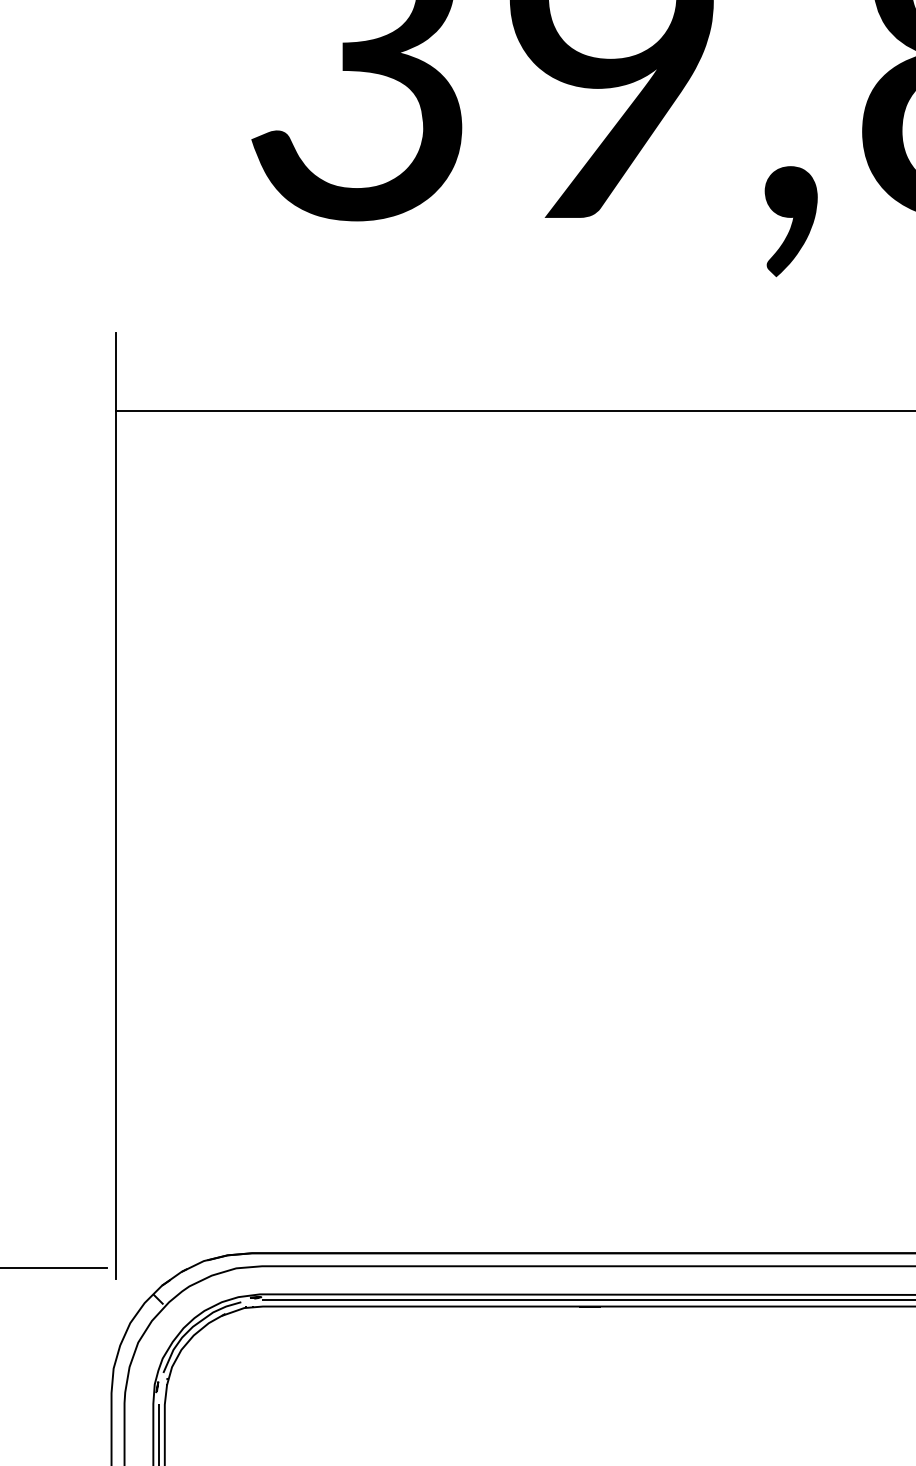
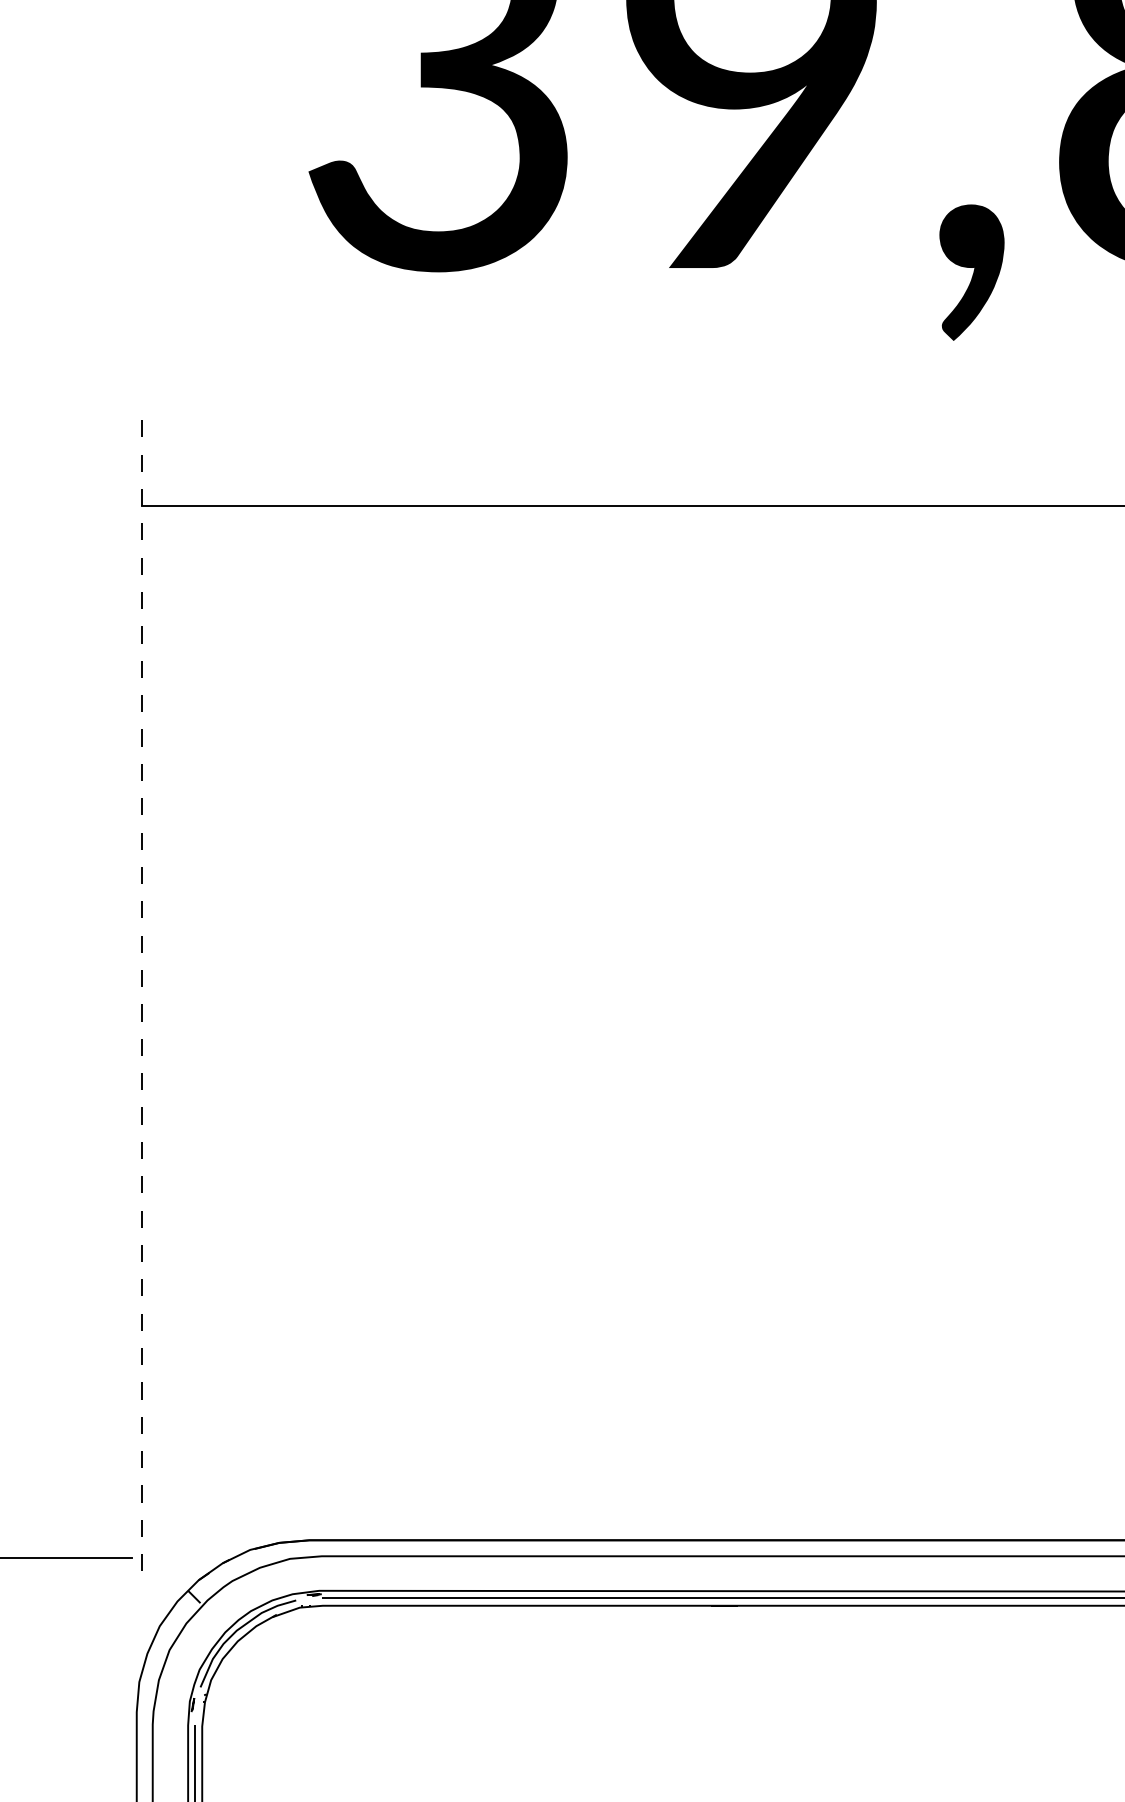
line: (116, 805) -> (142, 990), solid -> dashed

